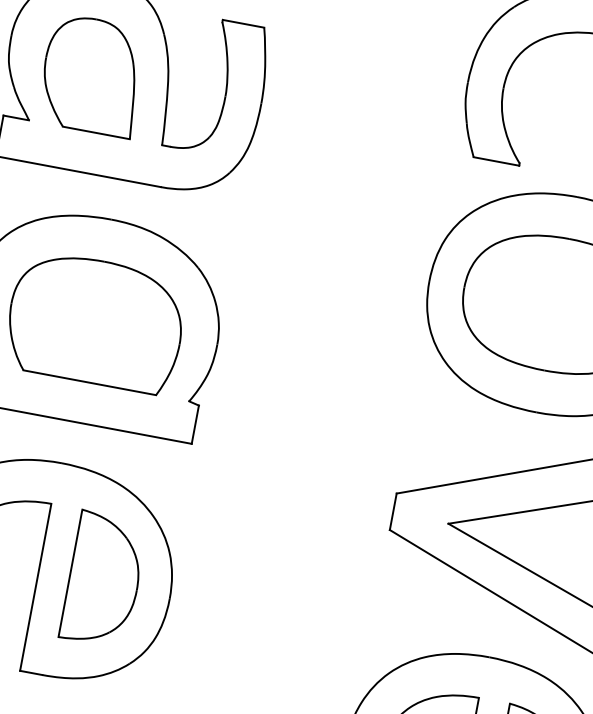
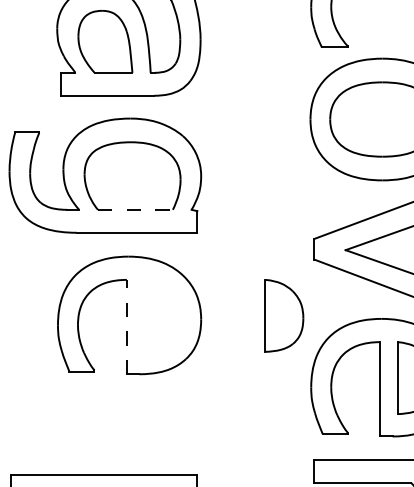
line: (89, 382) -> (135, 209), solid -> dashed
part: (104, 579) -> (284, 315), moved
line: (35, 586) -> (126, 326), solid -> dashed

